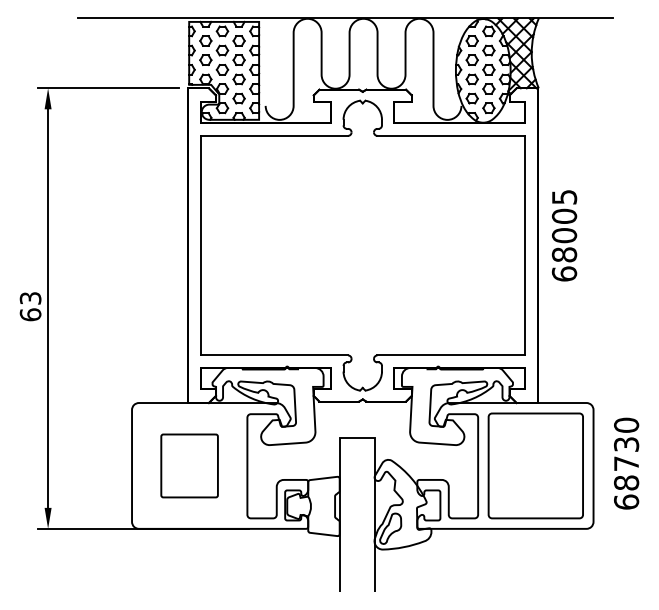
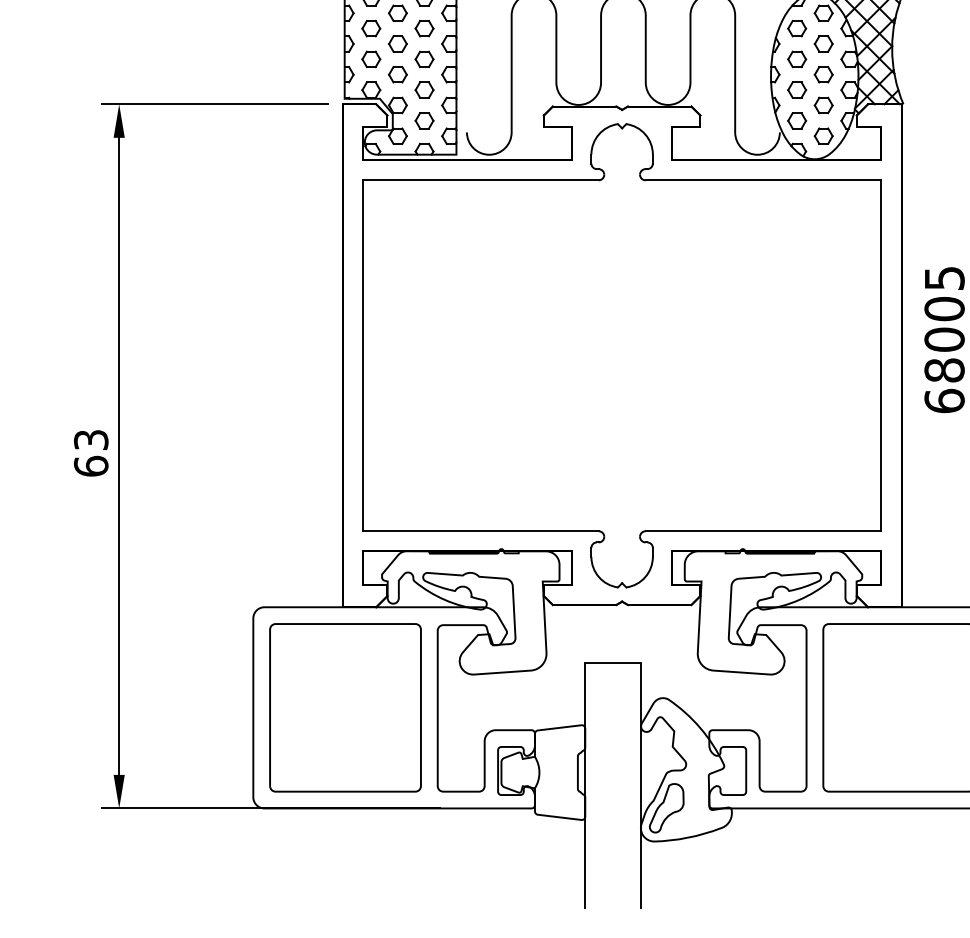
part: (189, 465) -> (345, 707), size x1.67

